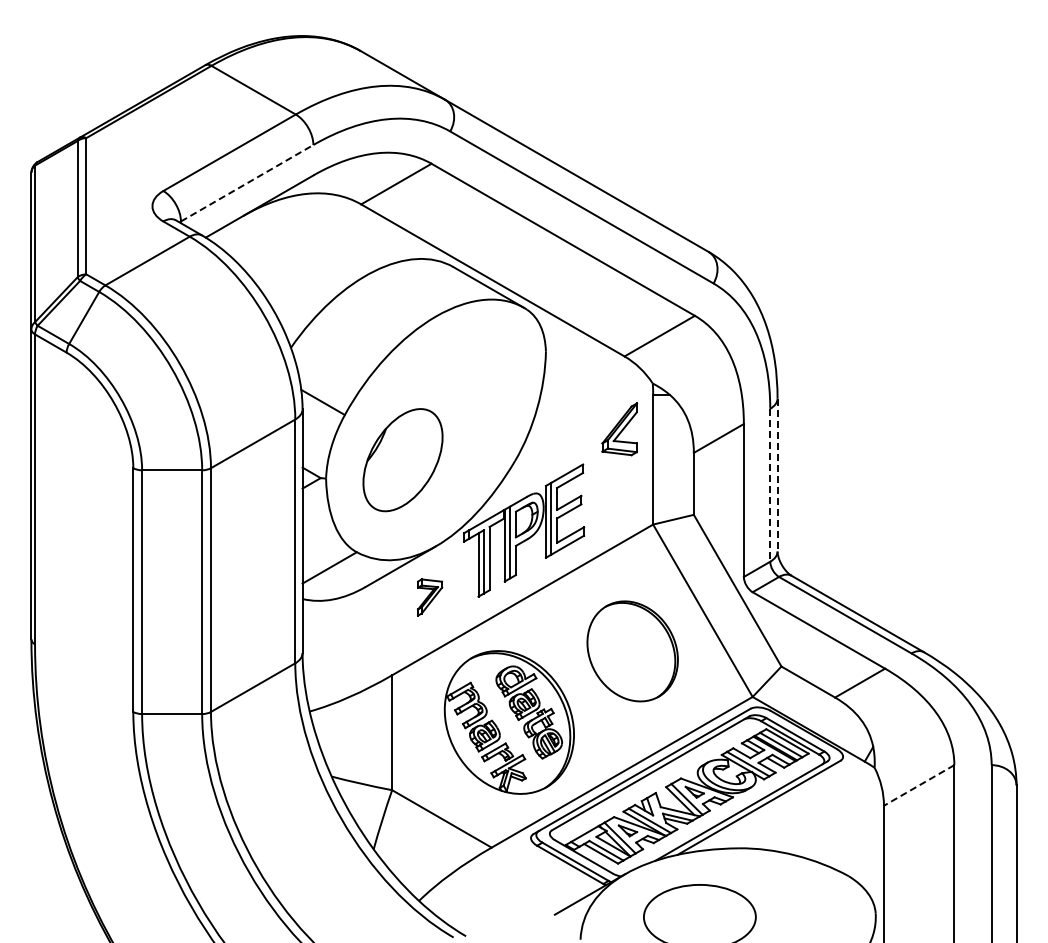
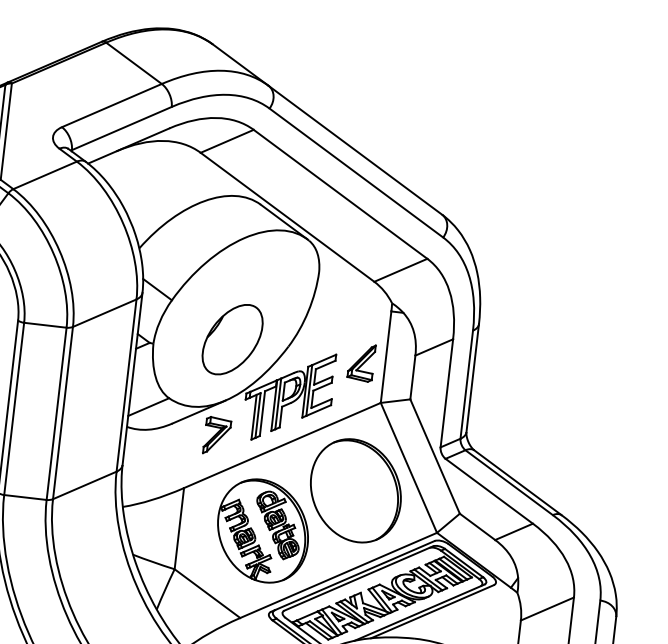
line: (247, 183) -> (122, 128), dashed -> solid
part: (619, 429) -> (361, 362), moved
part: (402, 460) -> (232, 339), moved
line: (777, 475) -> (472, 378), dashed -> solid
line: (770, 485) -> (466, 384), dashed -> solid
part: (429, 597) -> (216, 436), size x1.43
part: (632, 651) -> (355, 490), size x1.43
line: (919, 785) -> (547, 609), dashed -> solid

